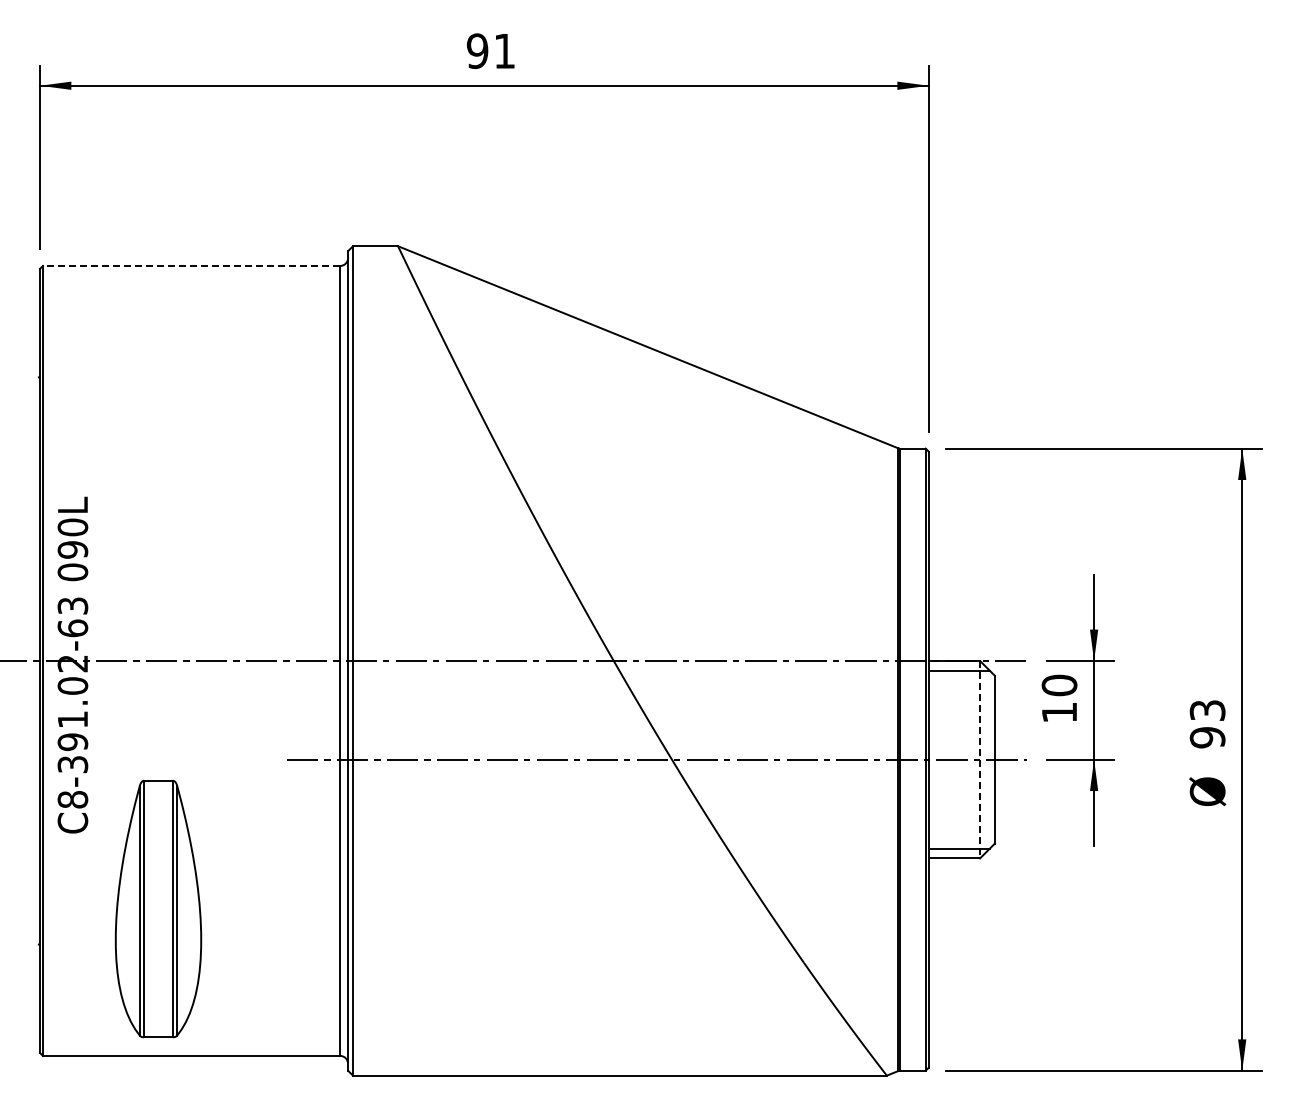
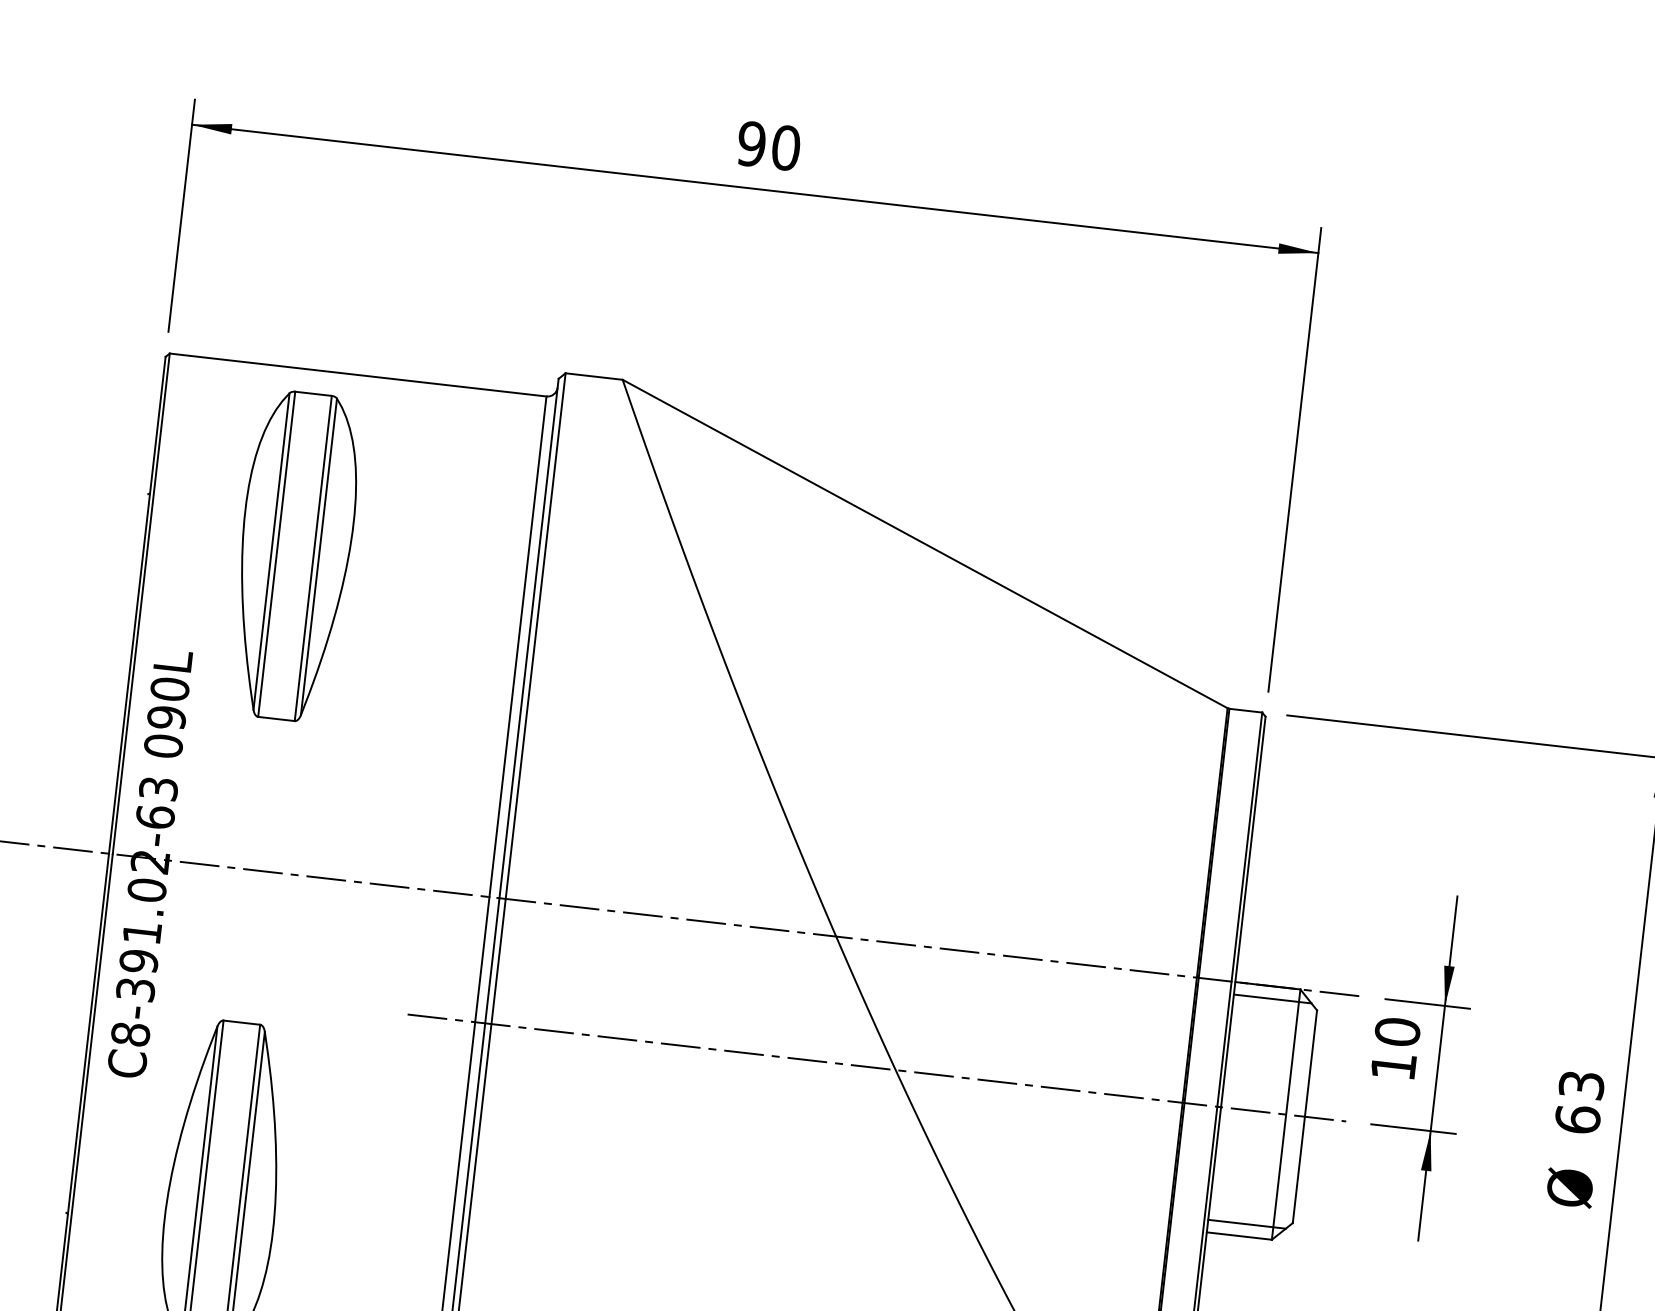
text: (504, 51) -> (785, 148), 91 -> 90
line: (191, 265) -> (358, 374), dashed -> solid
part: (158, 412) -> (295, 555), added
text: (1207, 737) -> (1577, 1119), 93 -> 63
line: (980, 759) -> (1286, 1114), dashed -> solid

